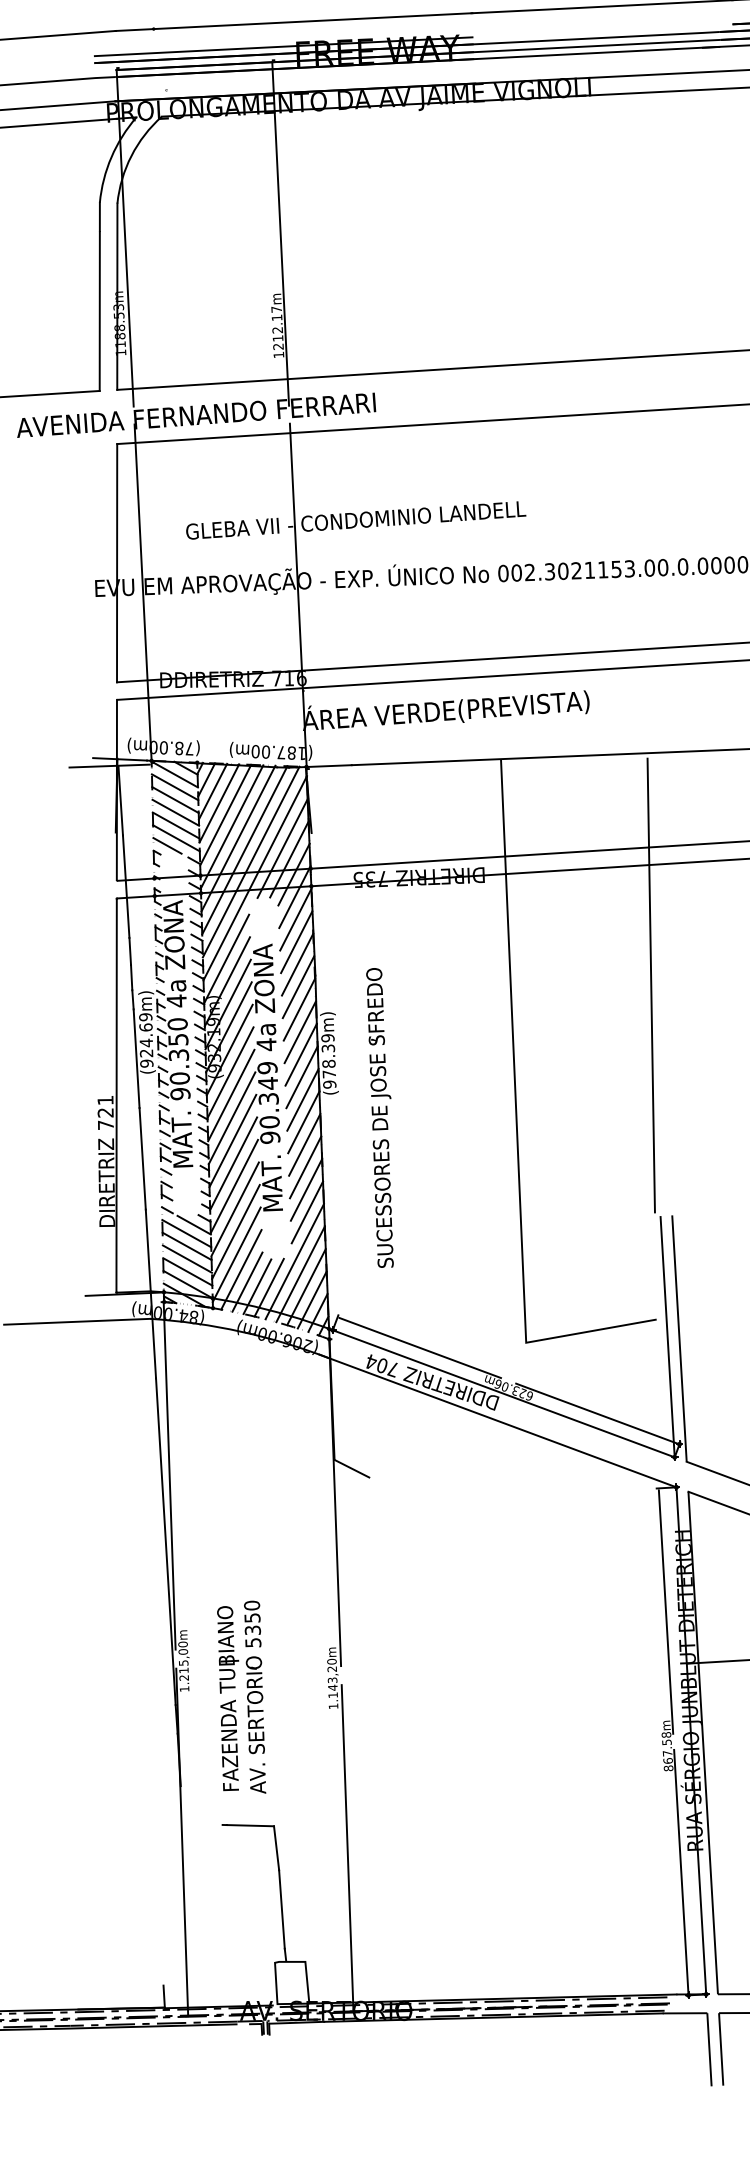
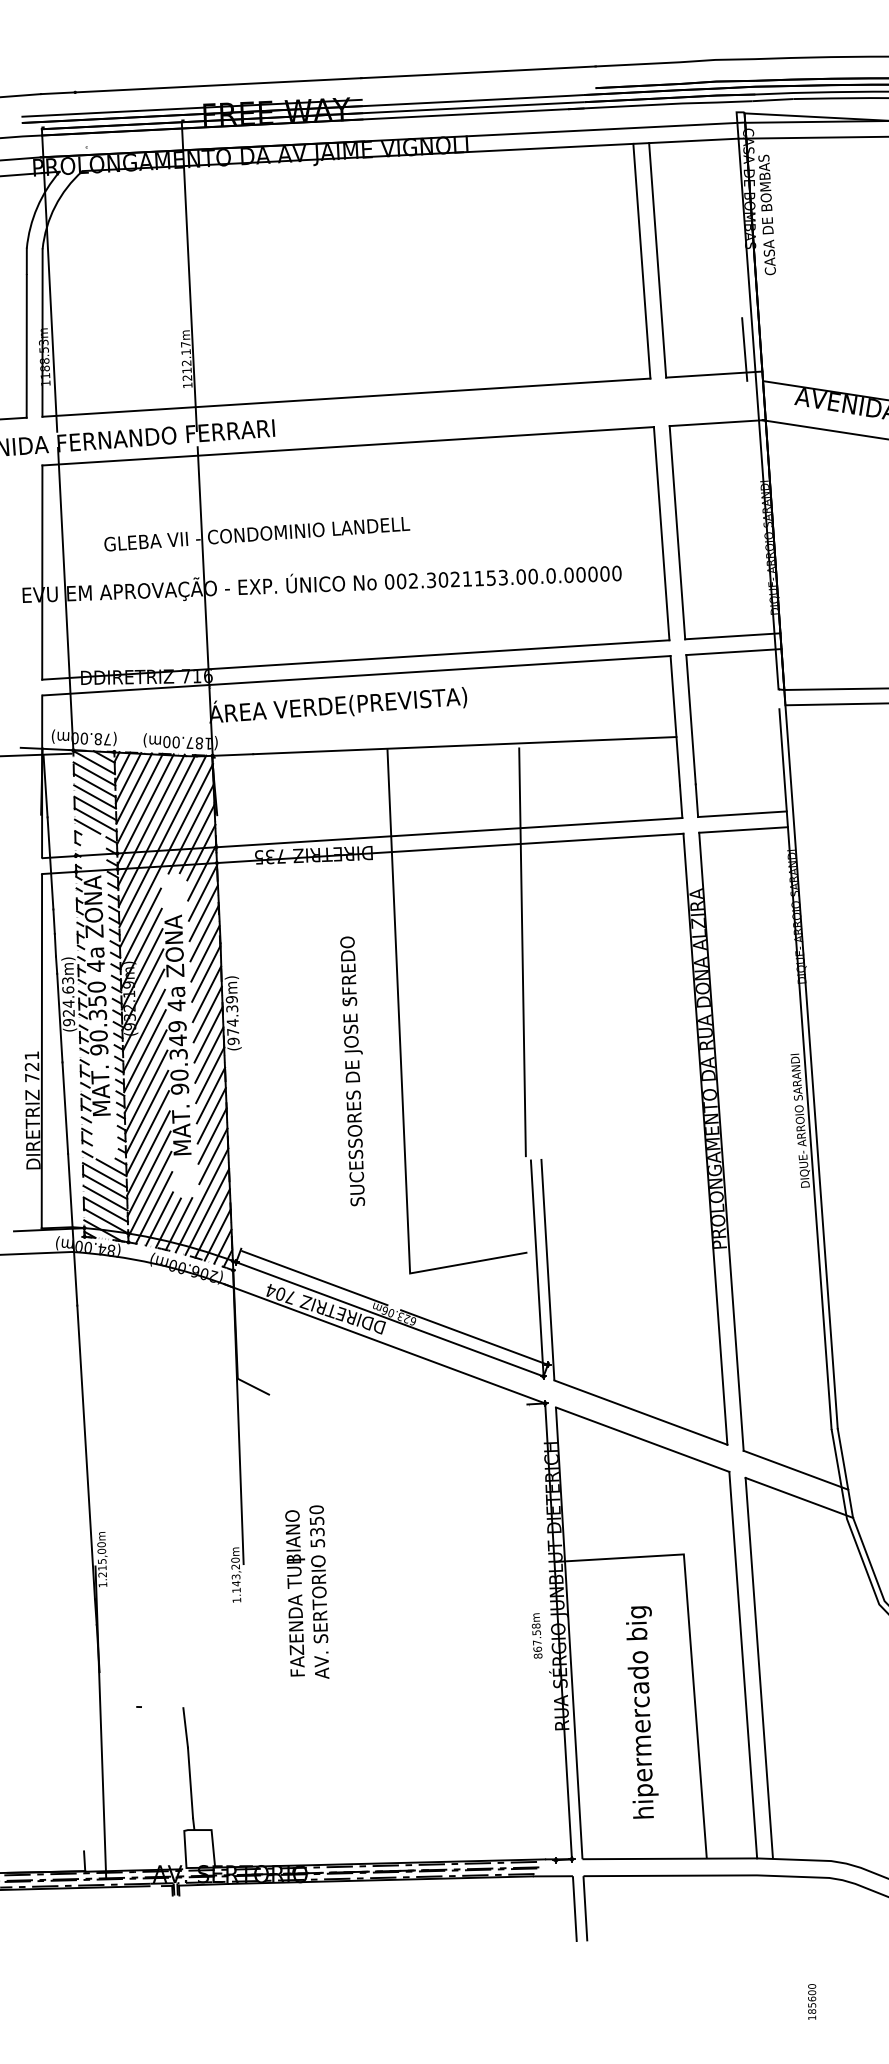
text: (145, 1016) -> (67, 980), (924.69m) -> (924.63m)
text: (328, 1063) -> (232, 1022), (978.39m) -> (974.39m)
text: (379, 1118) -> (352, 1071), moved
line: (169, 1476) -> (89, 1393), removed
line: (665, 1611) -> (535, 1515), removed
part: (241, 1696) -> (307, 1591), moved
line: (250, 1825) -> (162, 1707), removed
line: (347, 1847) -> (249, 1727), removed
line: (681, 1871) -> (549, 1748), removed

